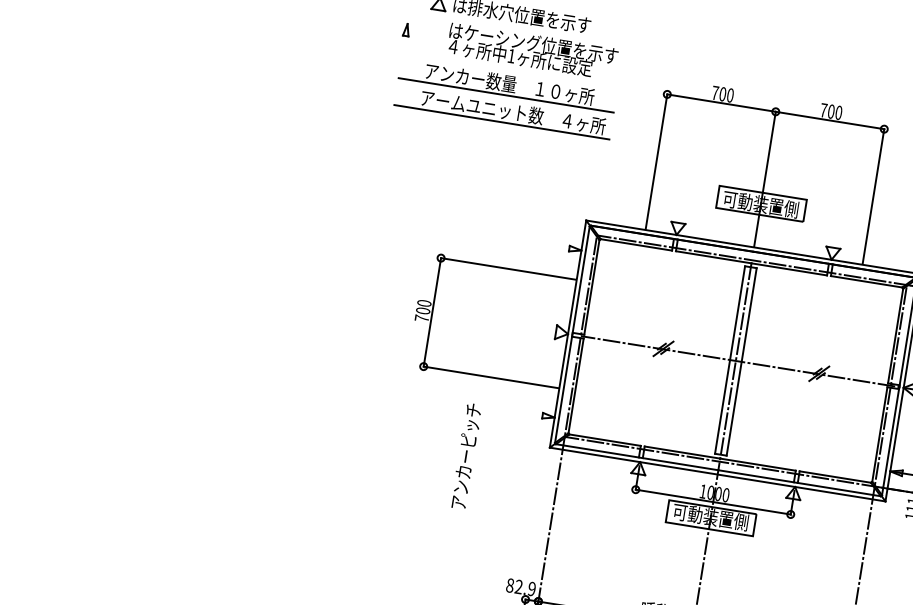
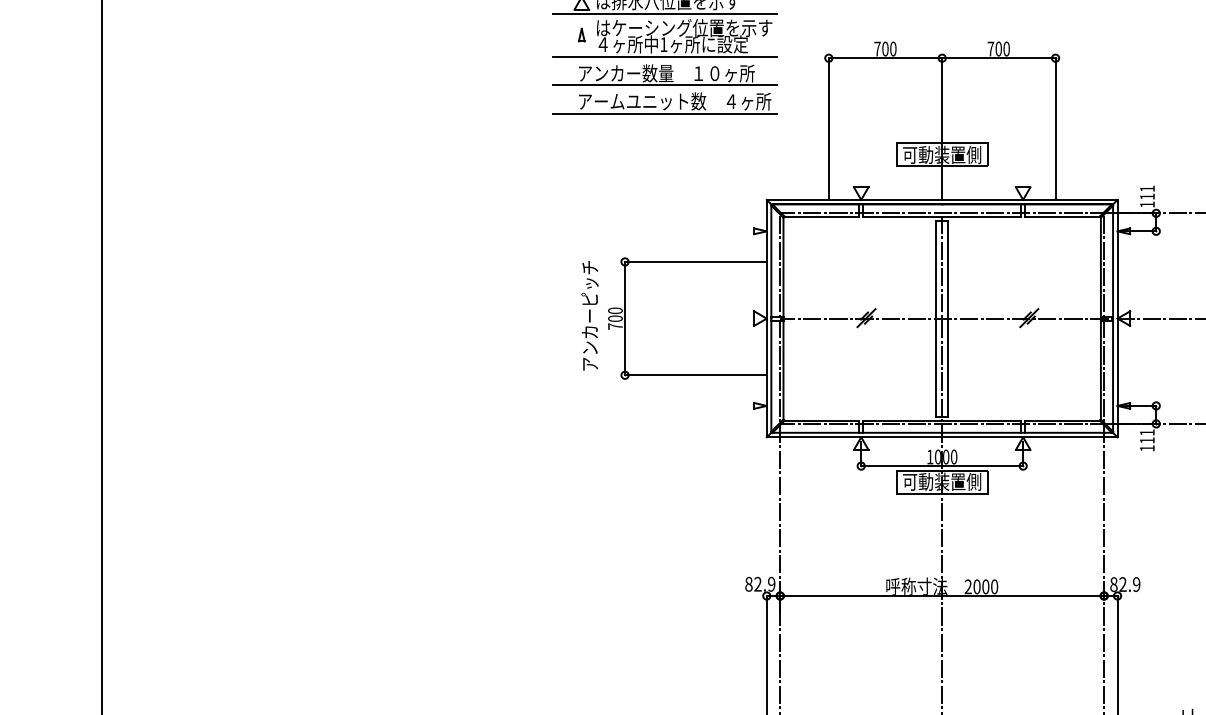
line: (516, 27) -> (664, 14), added
part: (406, 29) -> (581, 34), moved
line: (510, 68) -> (664, 57), added
text: (465, 455) -> (589, 315), moved

